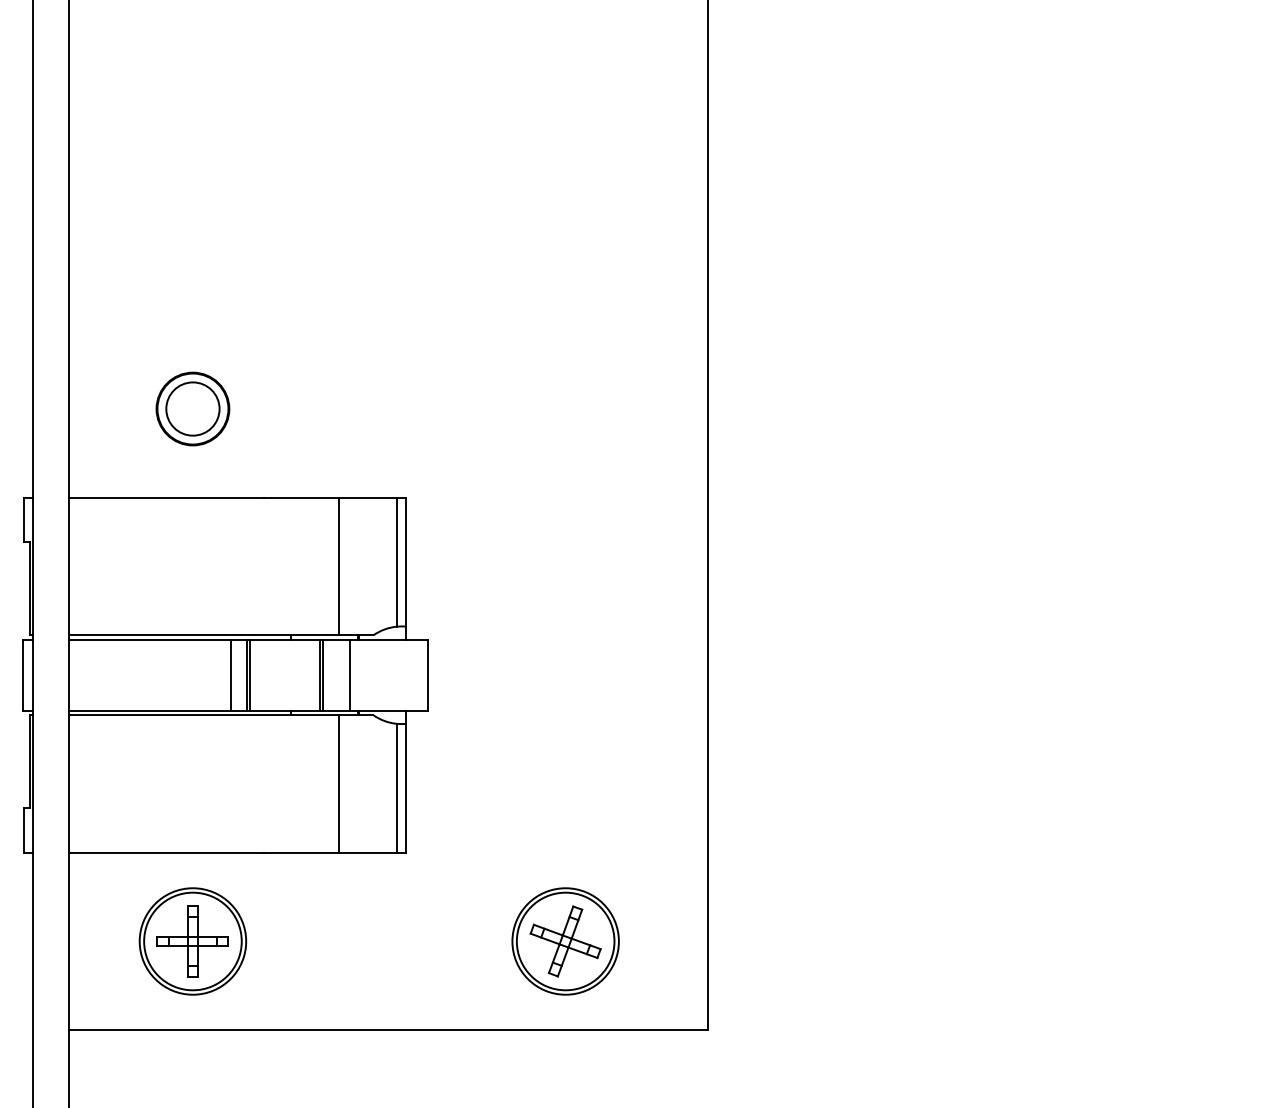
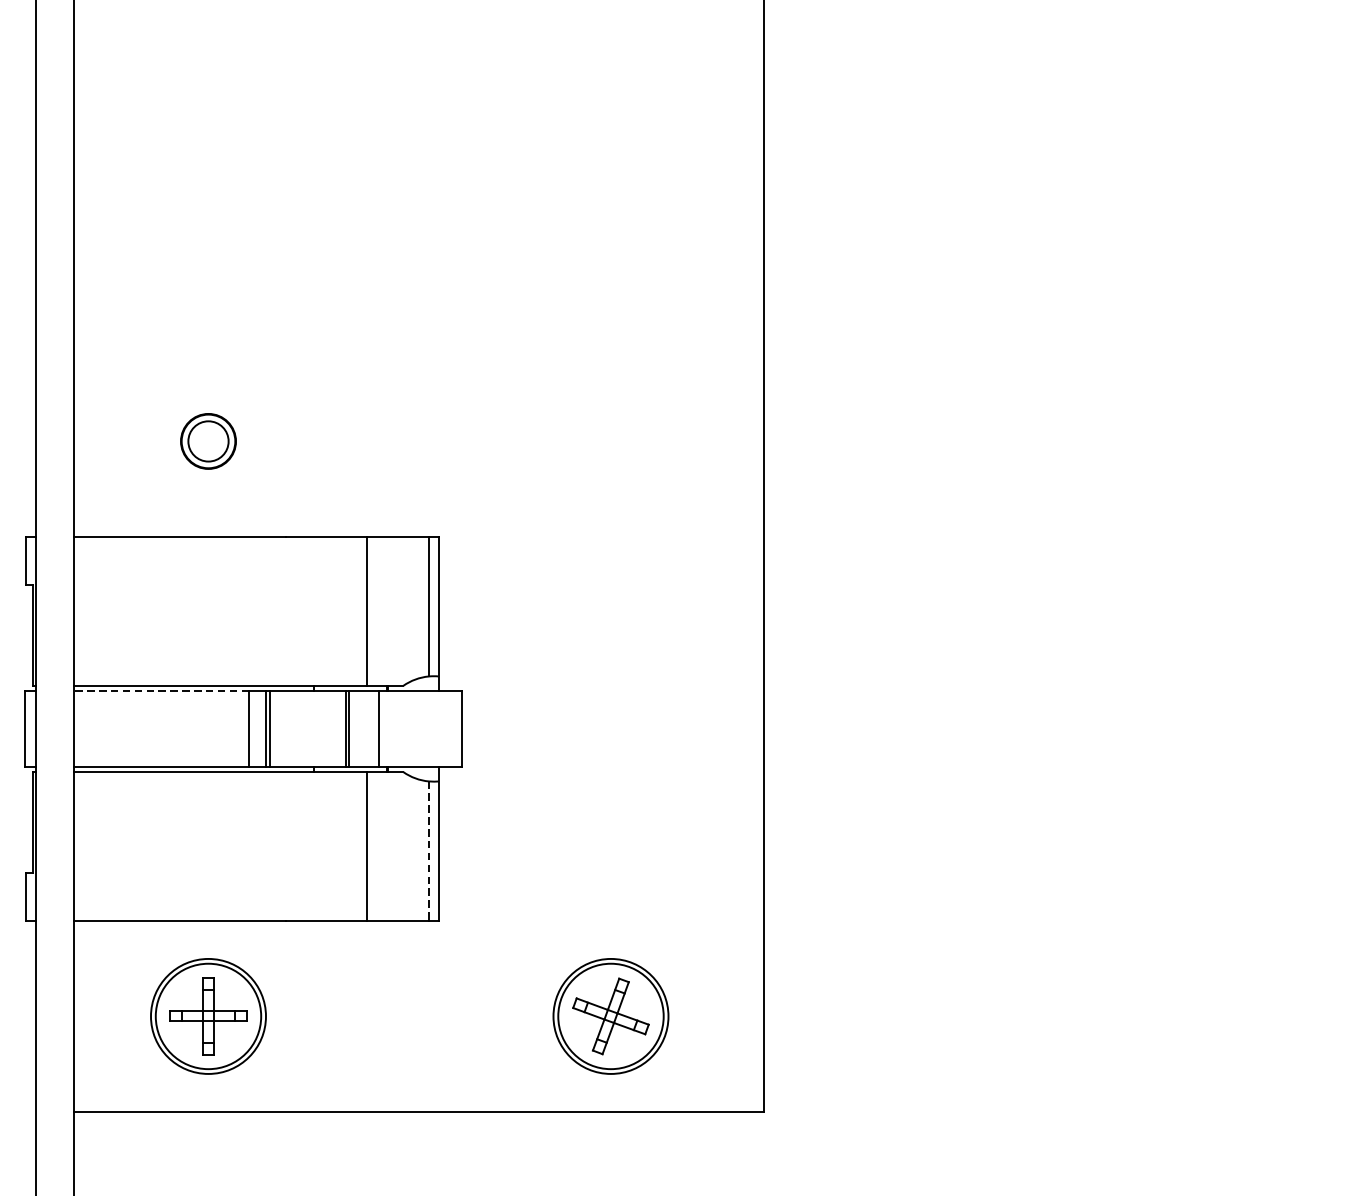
part: (192, 408) -> (208, 440), size x0.7
line: (149, 639) -> (161, 690), solid -> dashed
line: (397, 788) -> (429, 851), solid -> dashed

